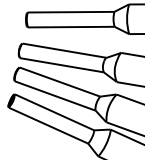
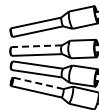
line: (63, 51) -> (36, 46), solid -> dashed
line: (54, 112) -> (38, 83), solid -> dashed

